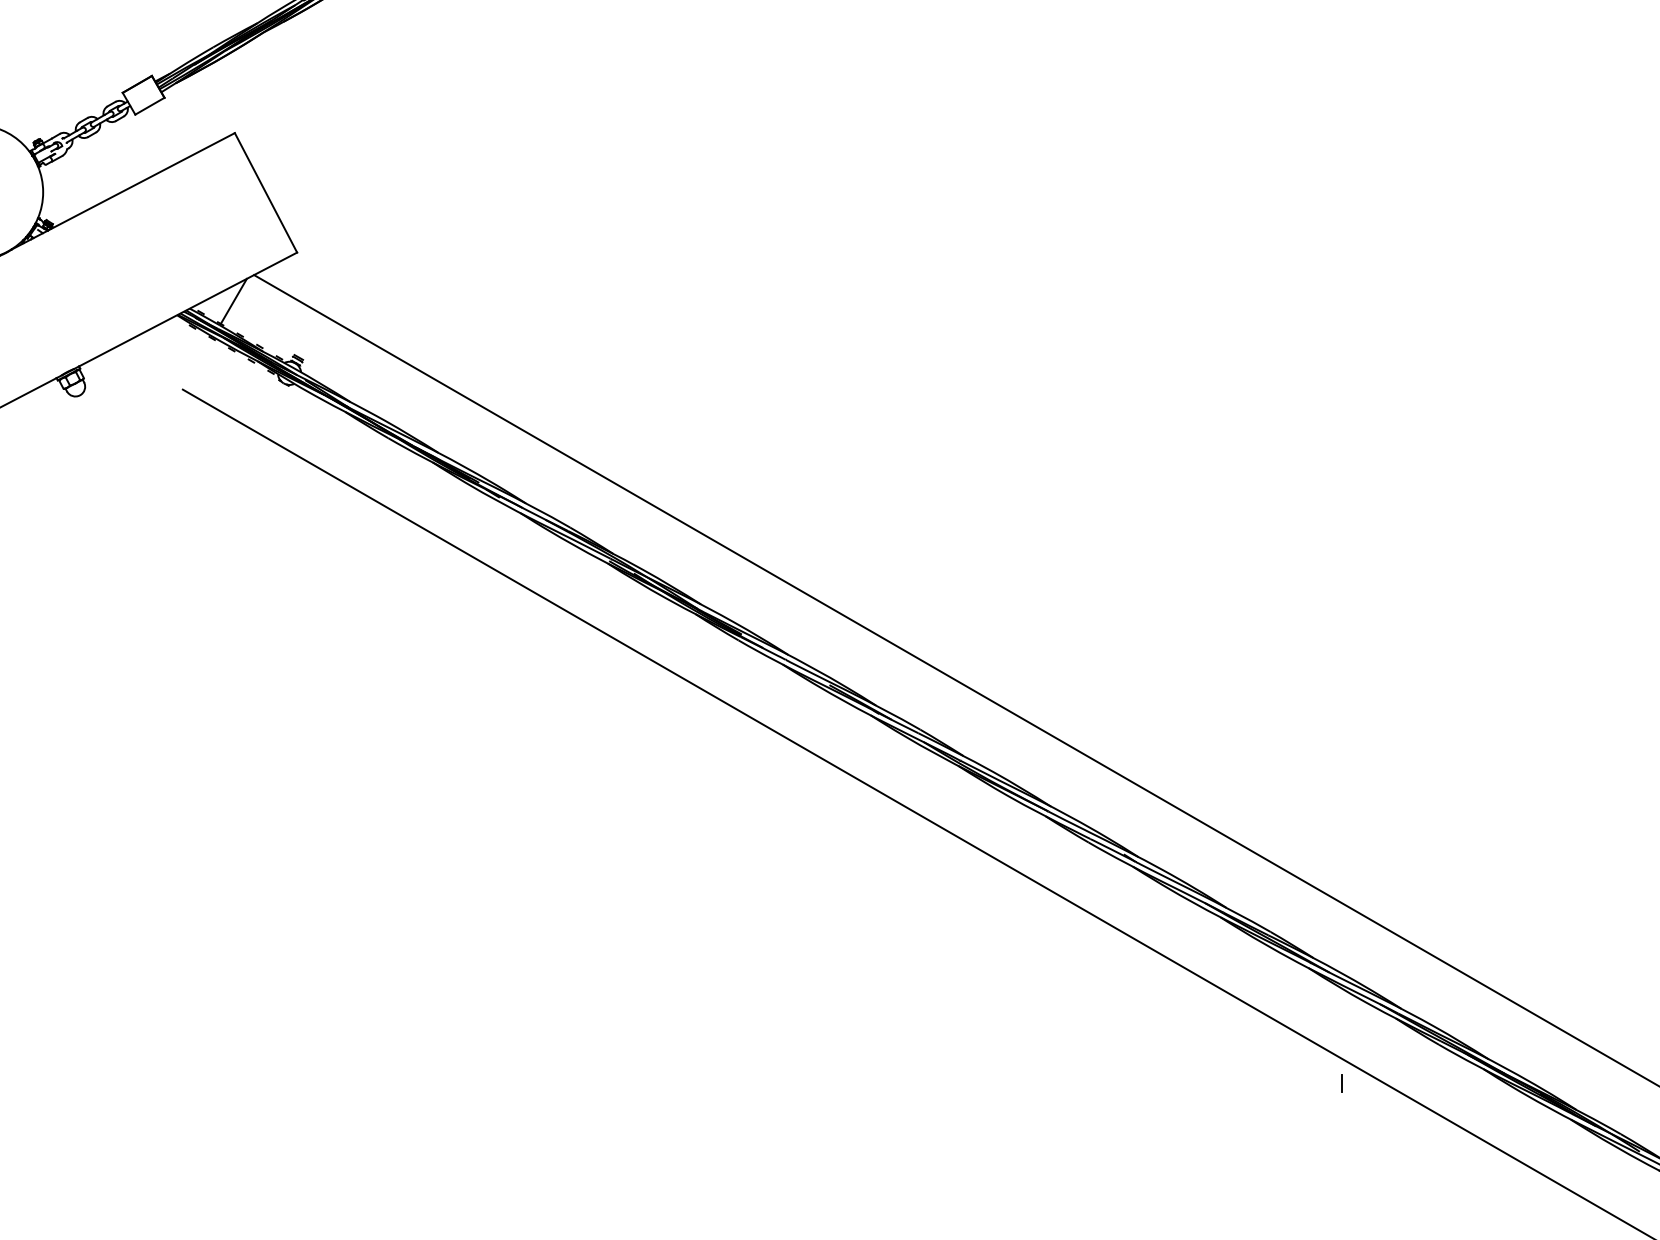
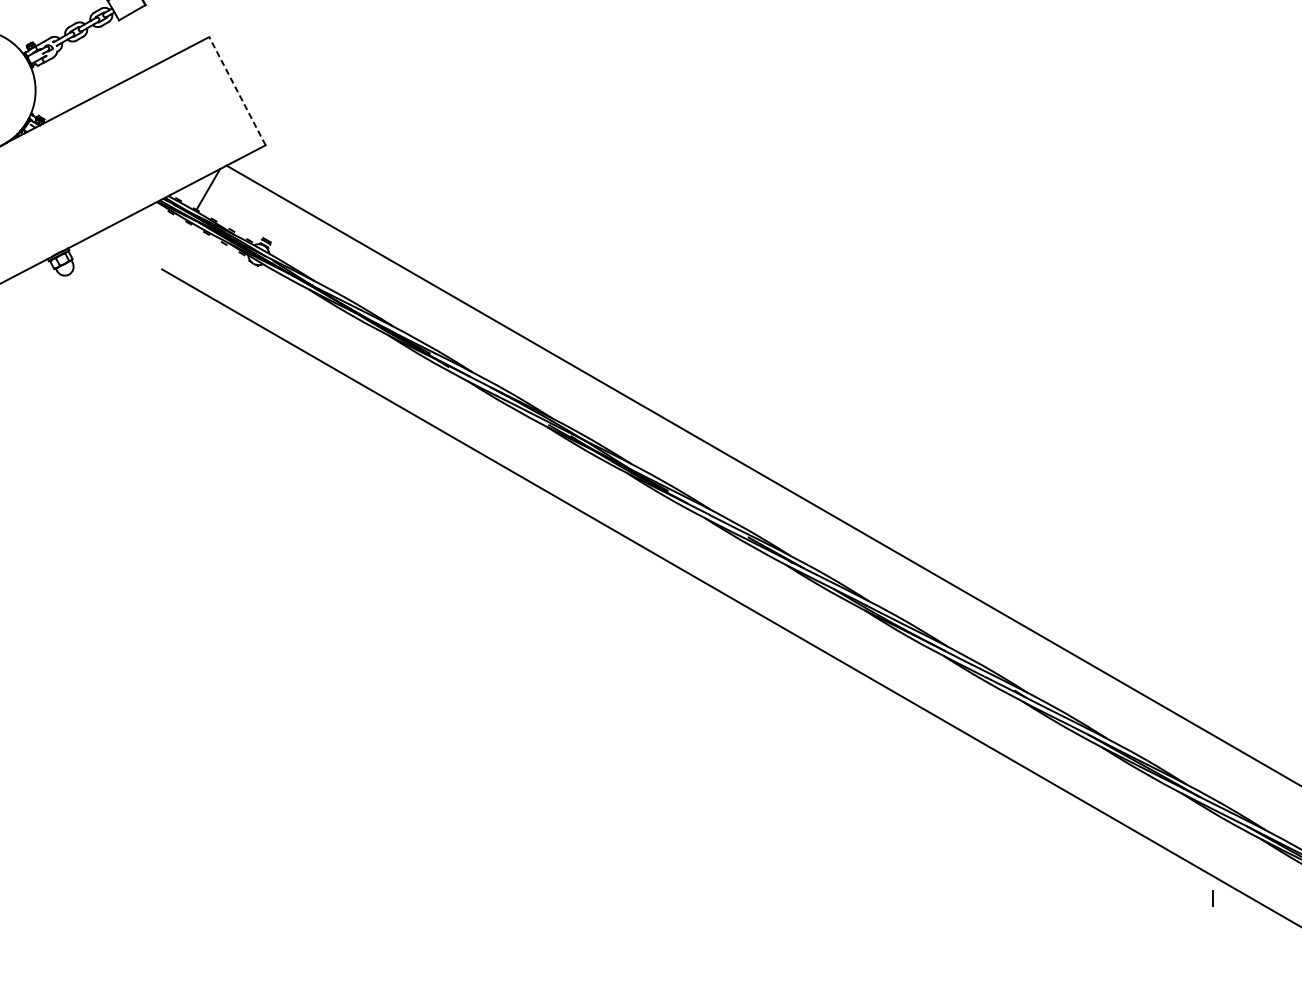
line: (265, 192) -> (236, 90), solid -> dashed

